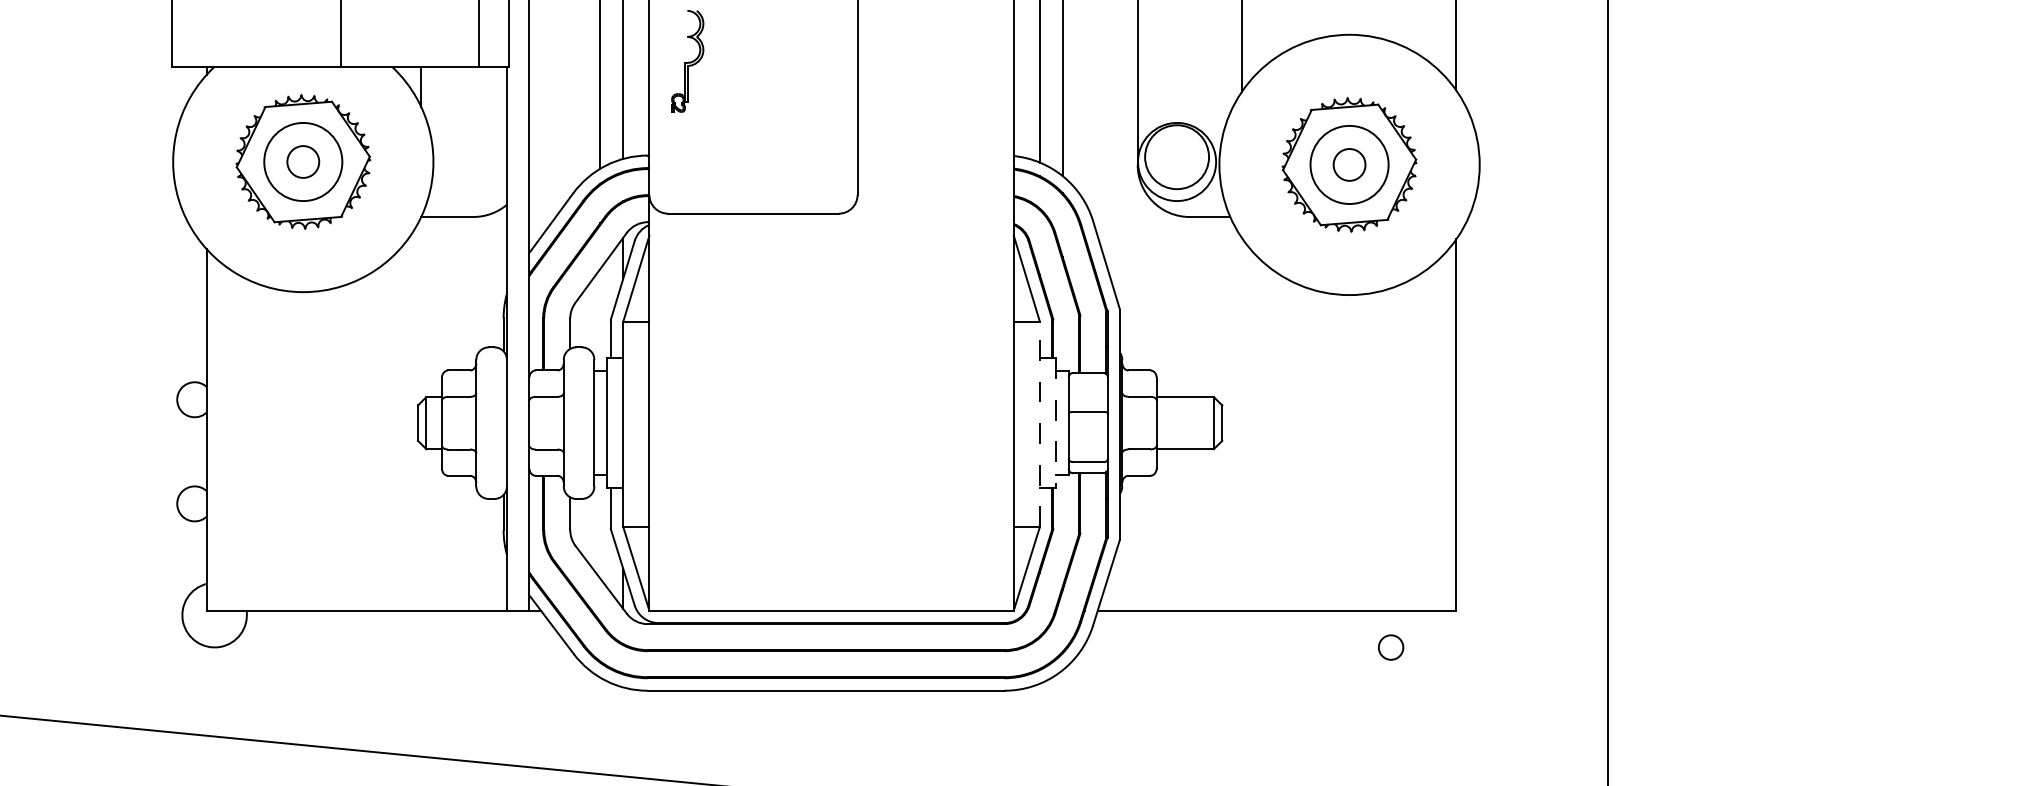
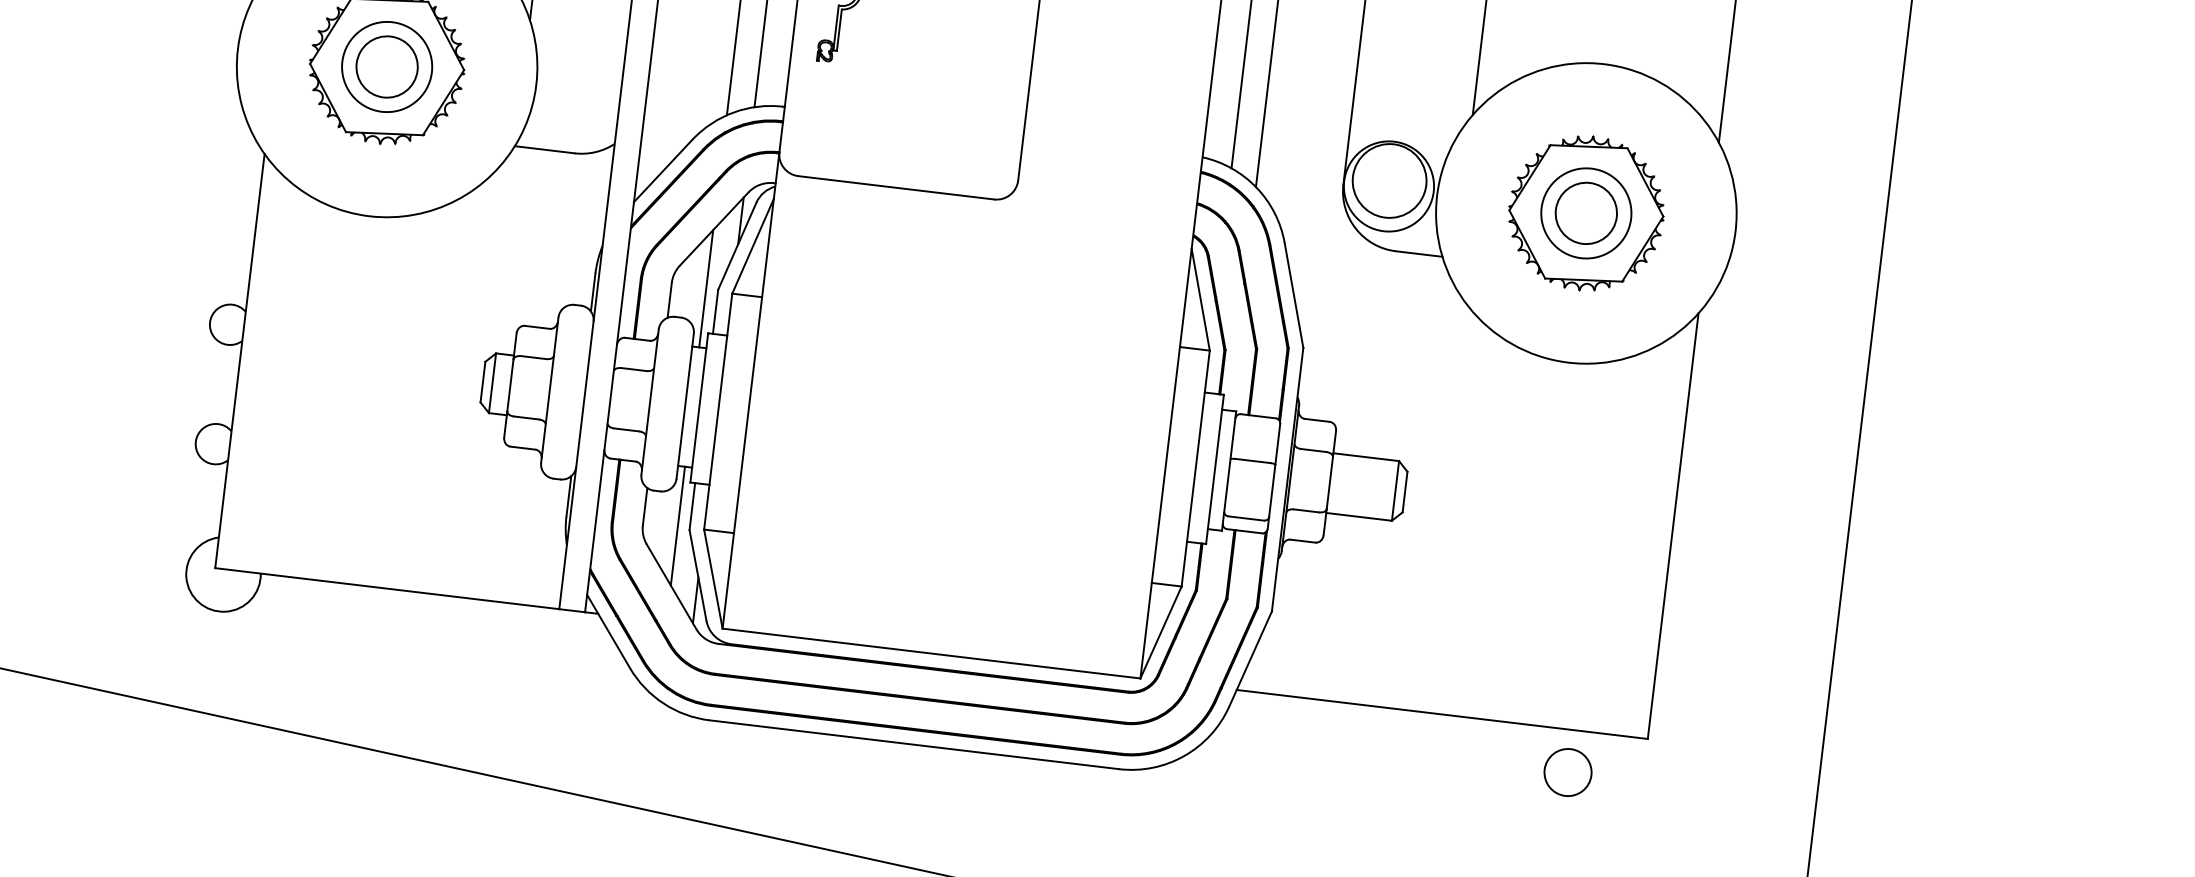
circle: (302, 161) -> (386, 66), size x1.67
circle: (1349, 164) -> (1586, 212), size x1.67
line: (600, 319) -> (706, 288), added
line: (1056, 423) -> (1214, 469), dashed -> solid
line: (1039, 424) -> (1195, 468), dashed -> solid
line: (600, 526) -> (678, 525), added
circle: (1390, 647) -> (1567, 772), size x1.67

